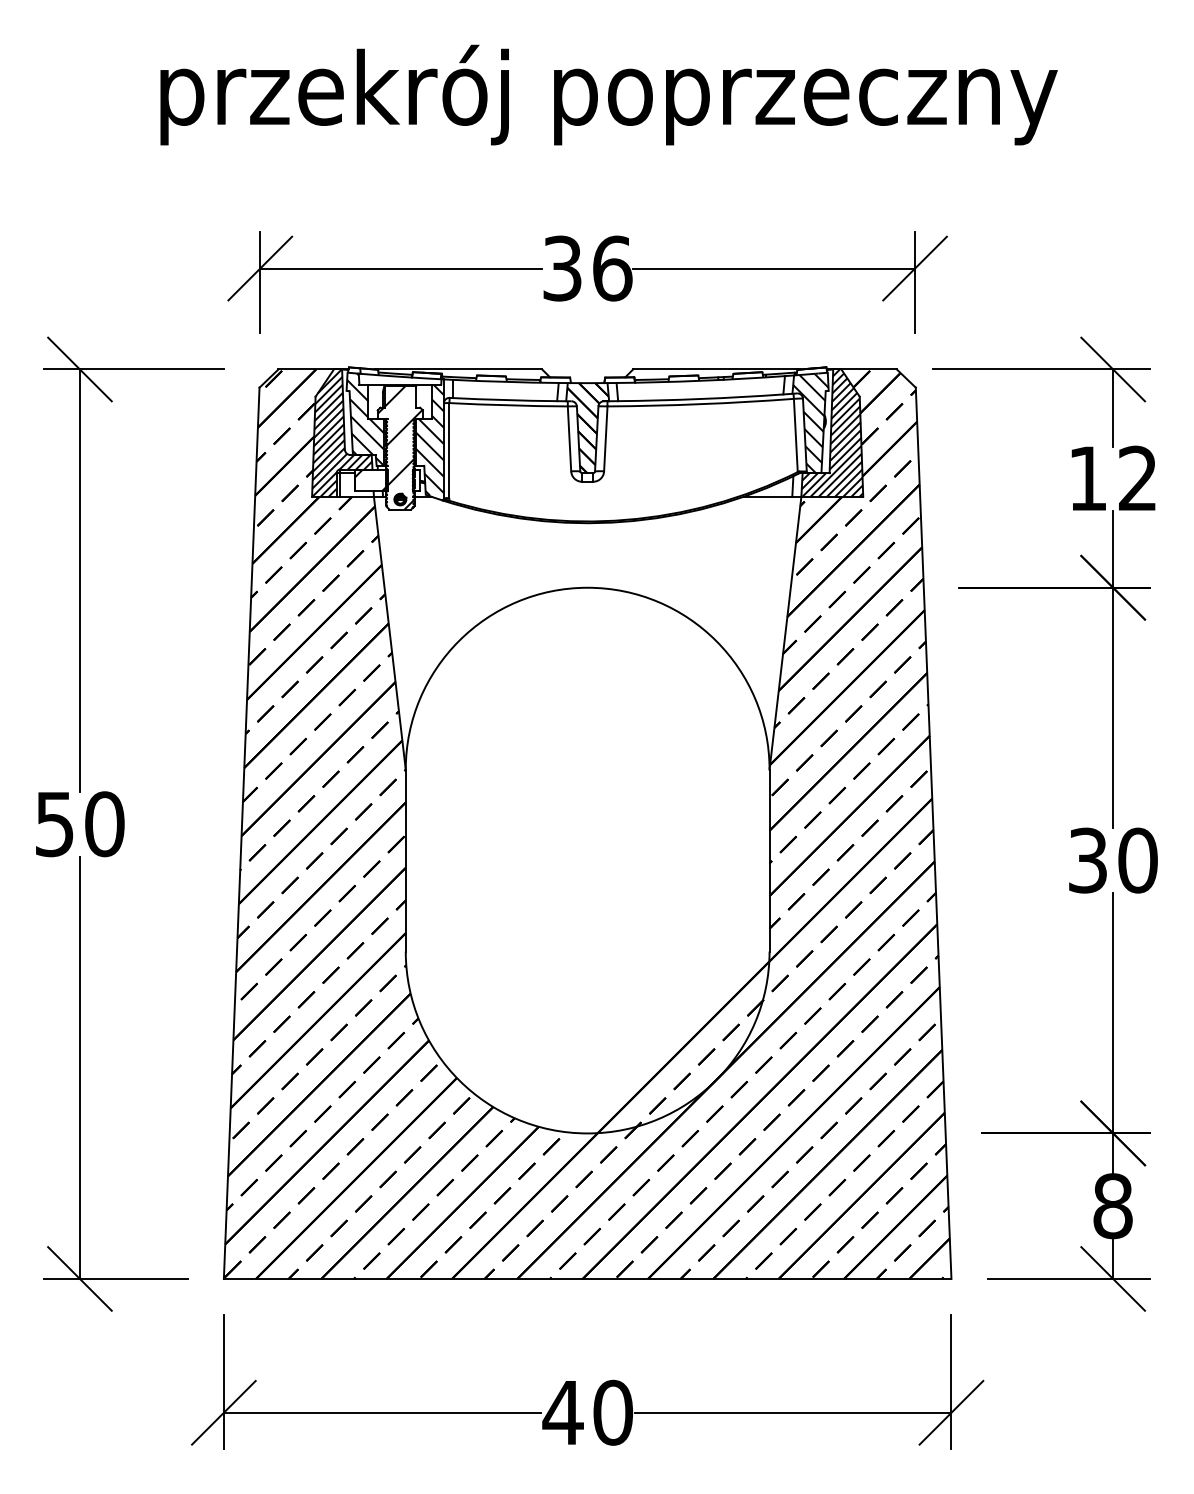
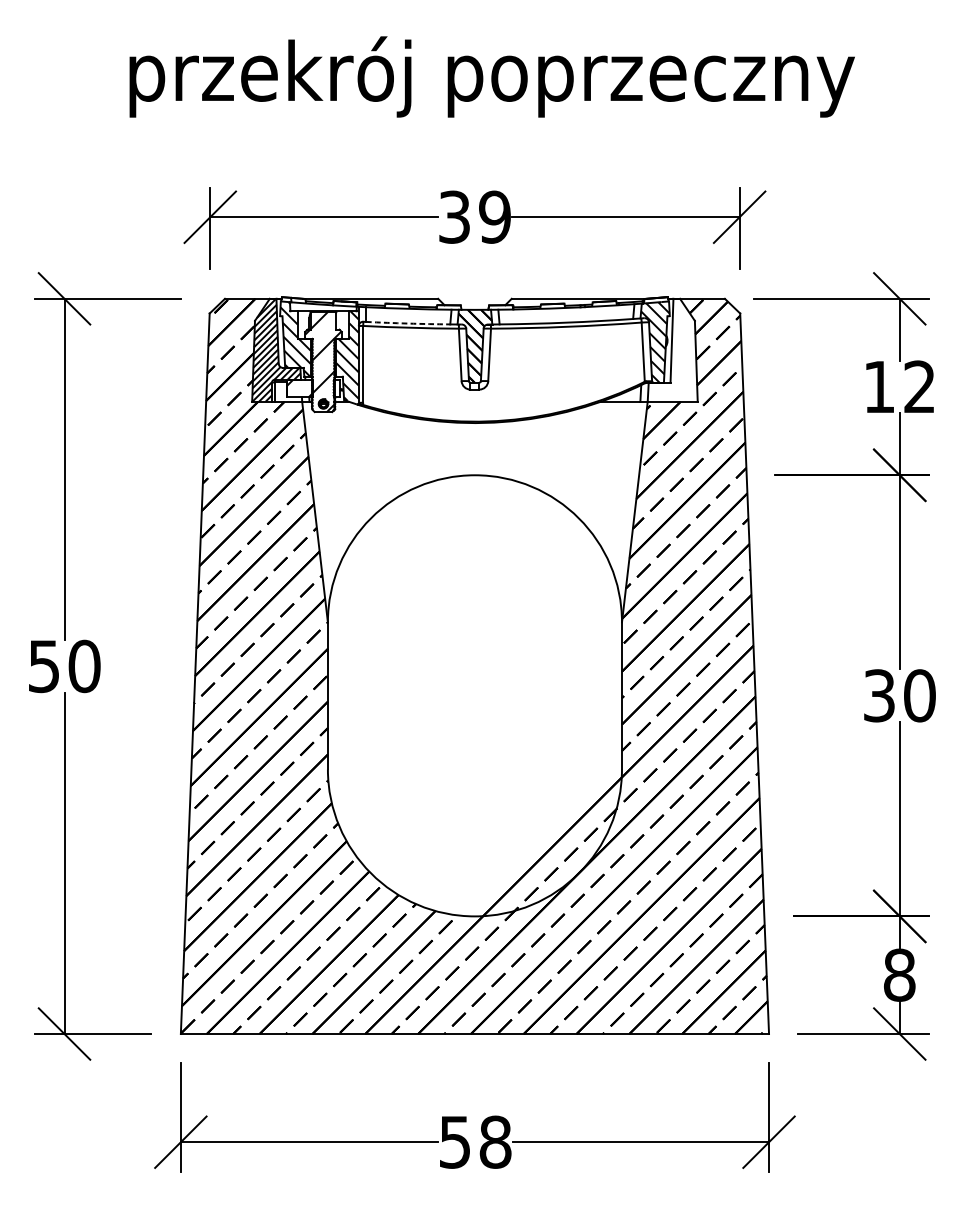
text: (612, 268) -> (495, 217), 36 -> 39
arc: (505, 400) -> (408, 323), solid -> dashed
hatch: (832, 432) -> (672, 349), removed
text: (587, 1412) -> (474, 1141), 40 -> 58

